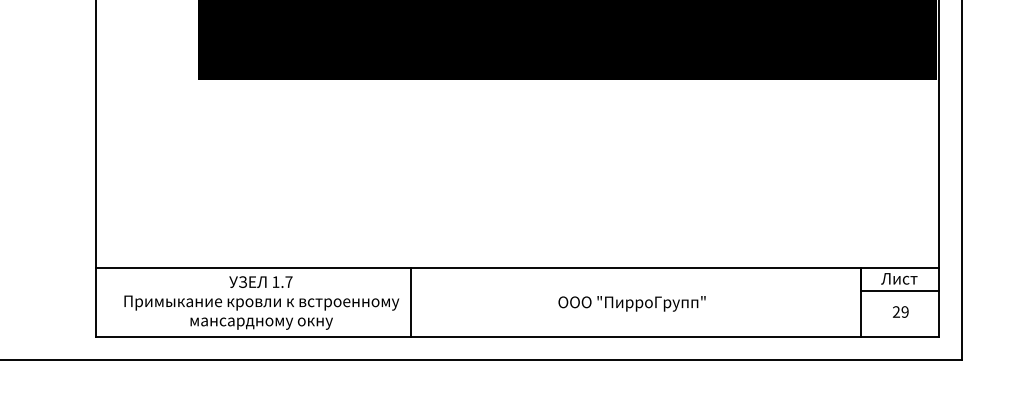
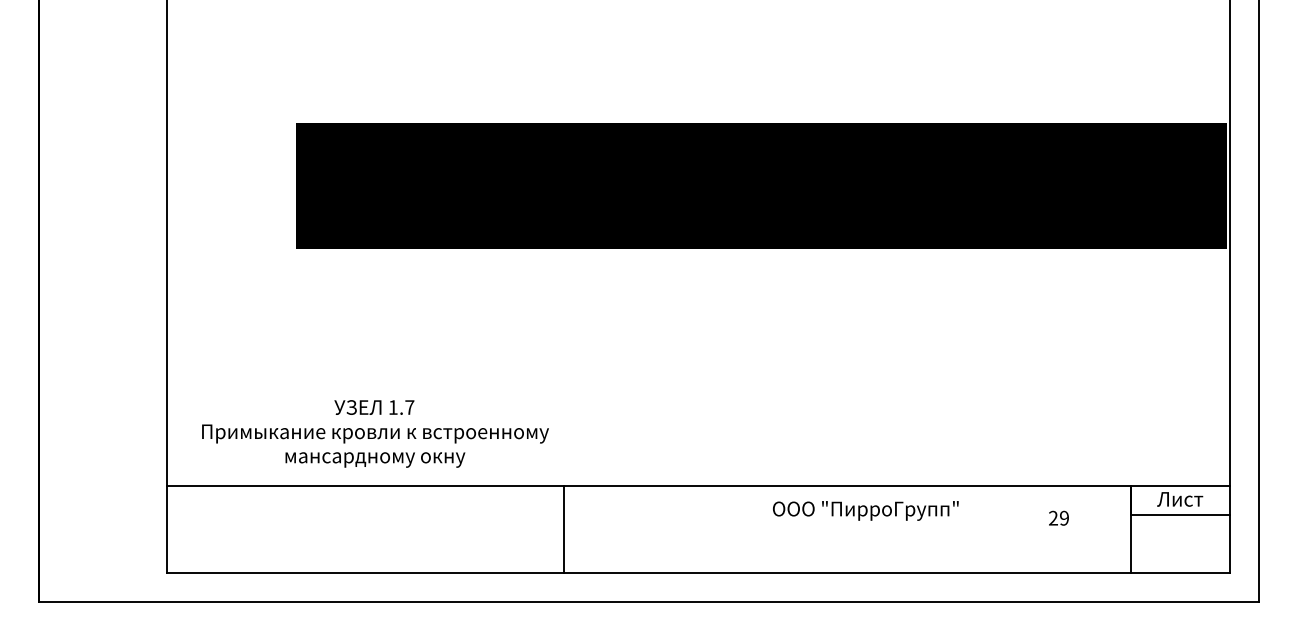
text: (261, 302) -> (375, 433), moved
text: (631, 303) -> (865, 510), moved
text: (900, 311) -> (1058, 517), moved

